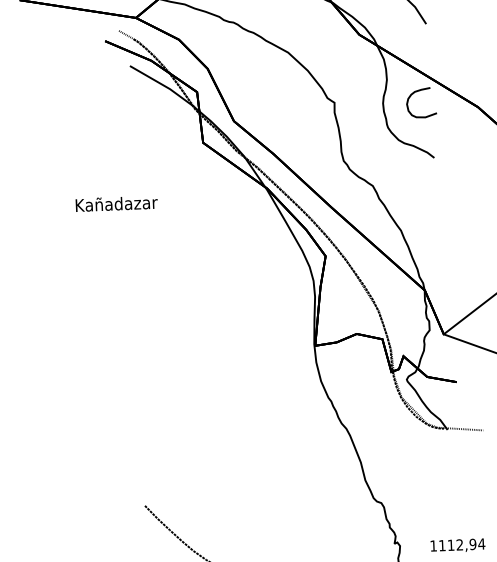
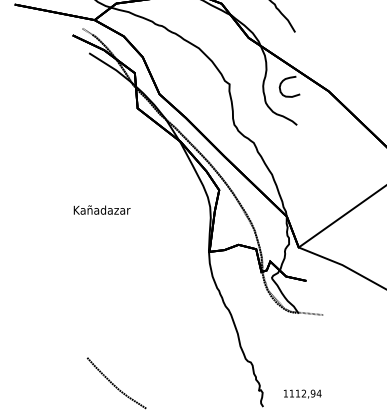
text: (115, 202) -> (101, 209), moved

